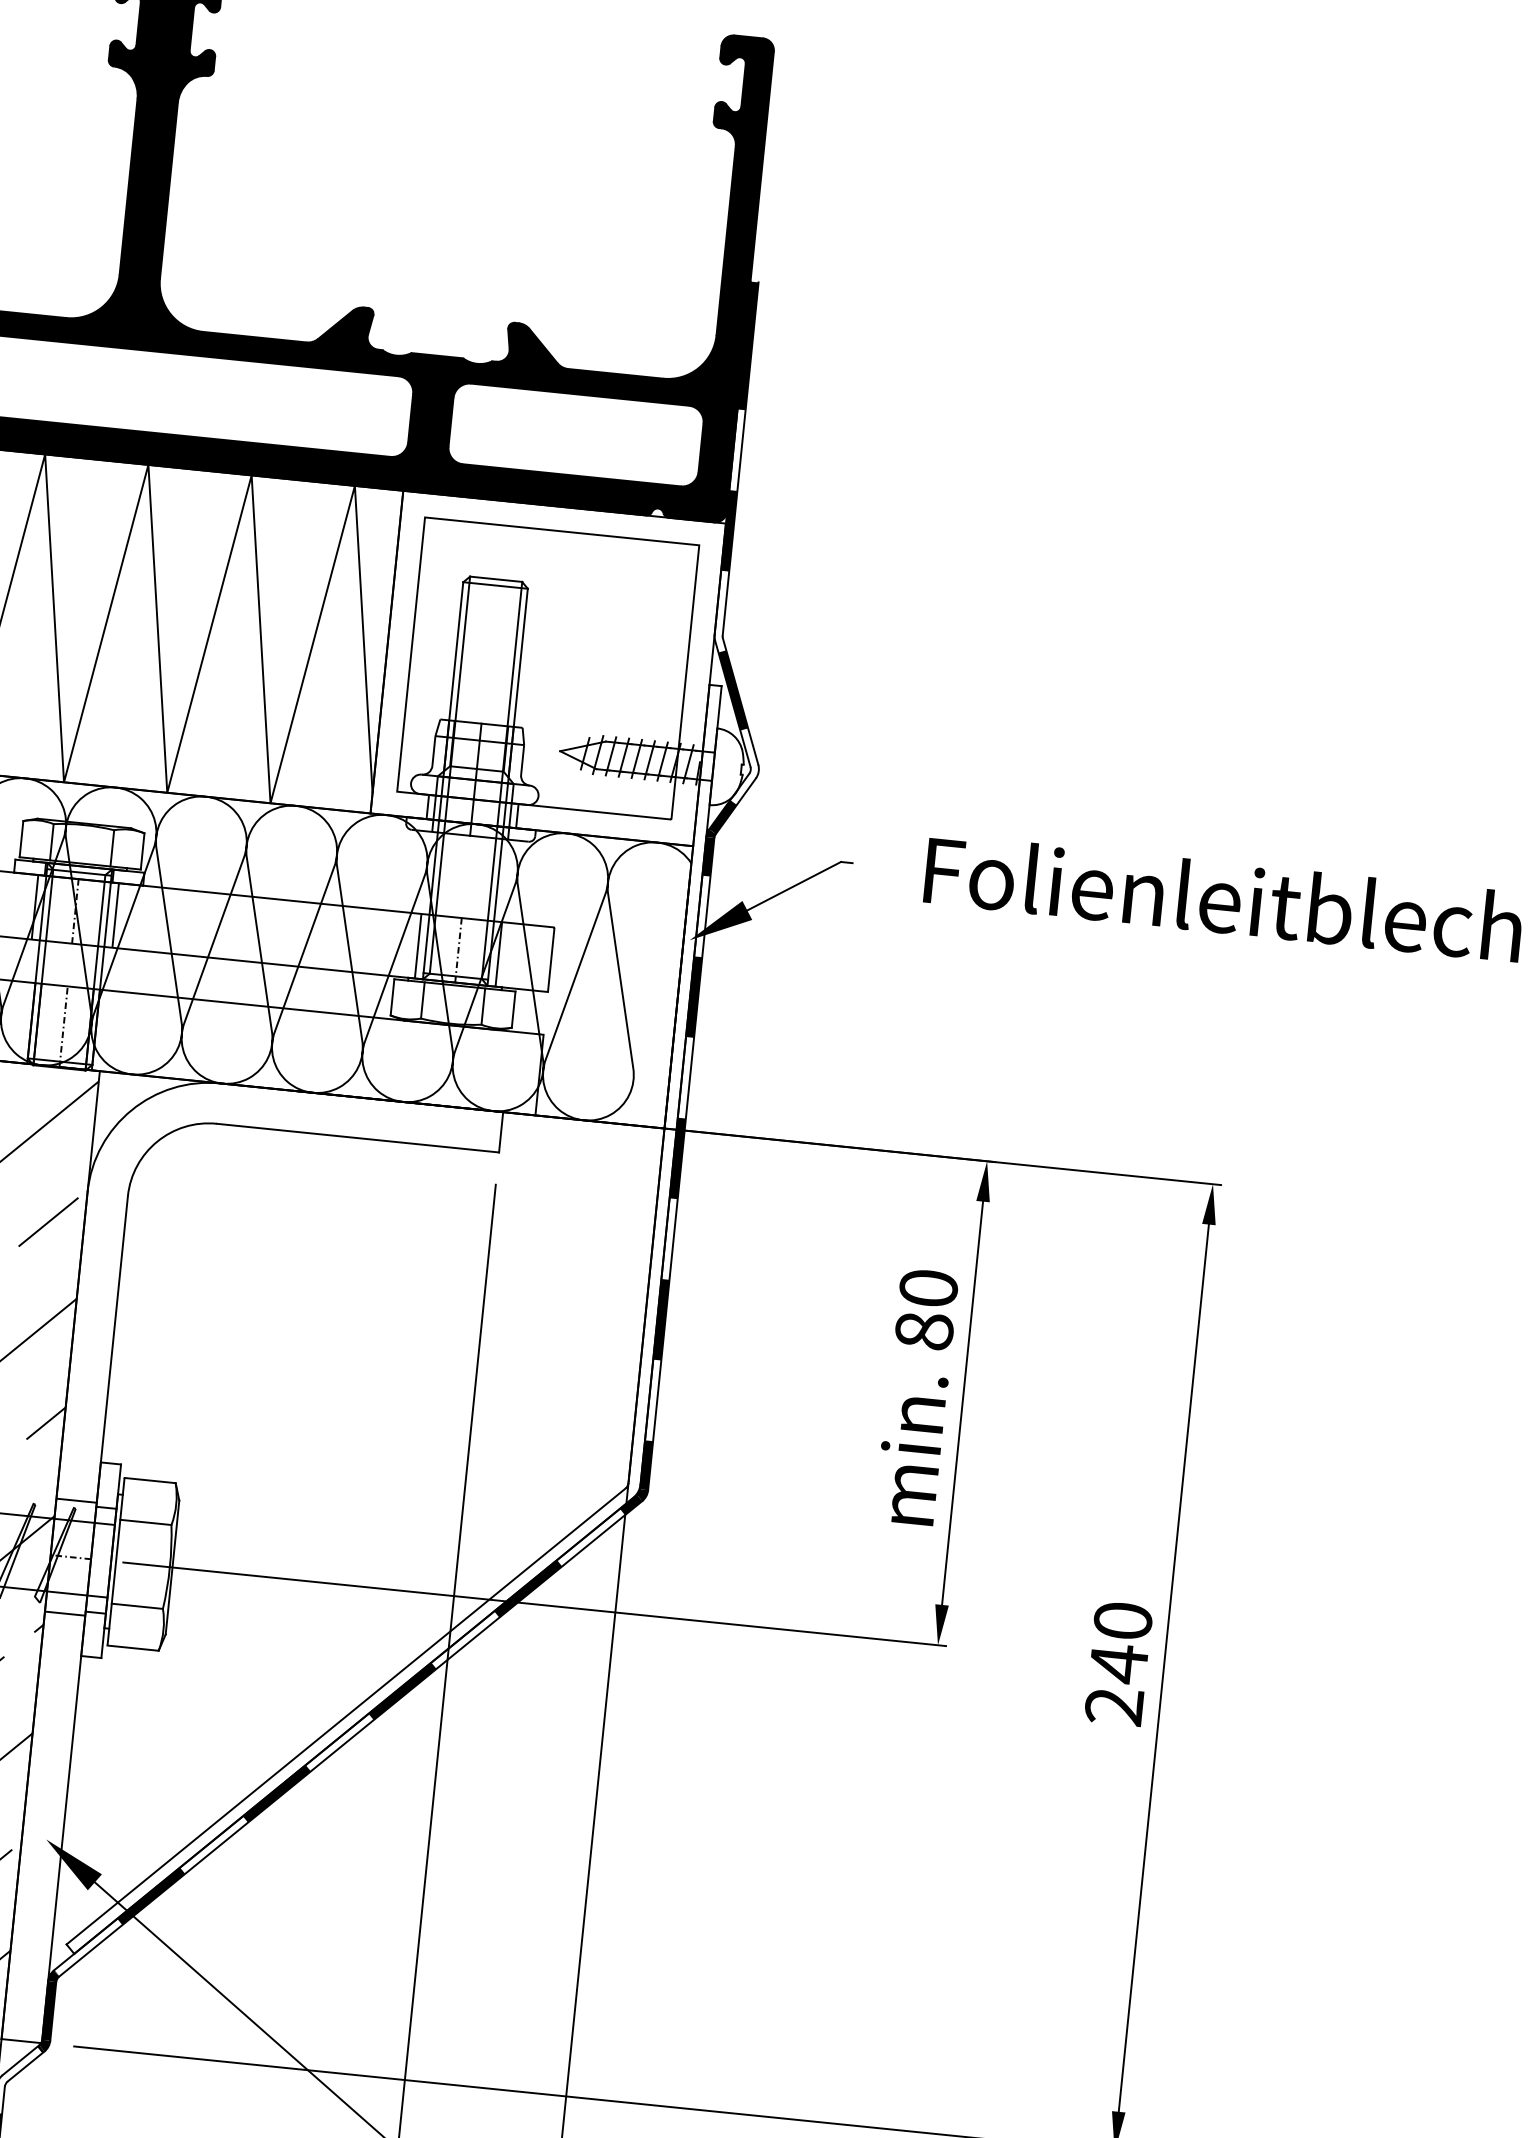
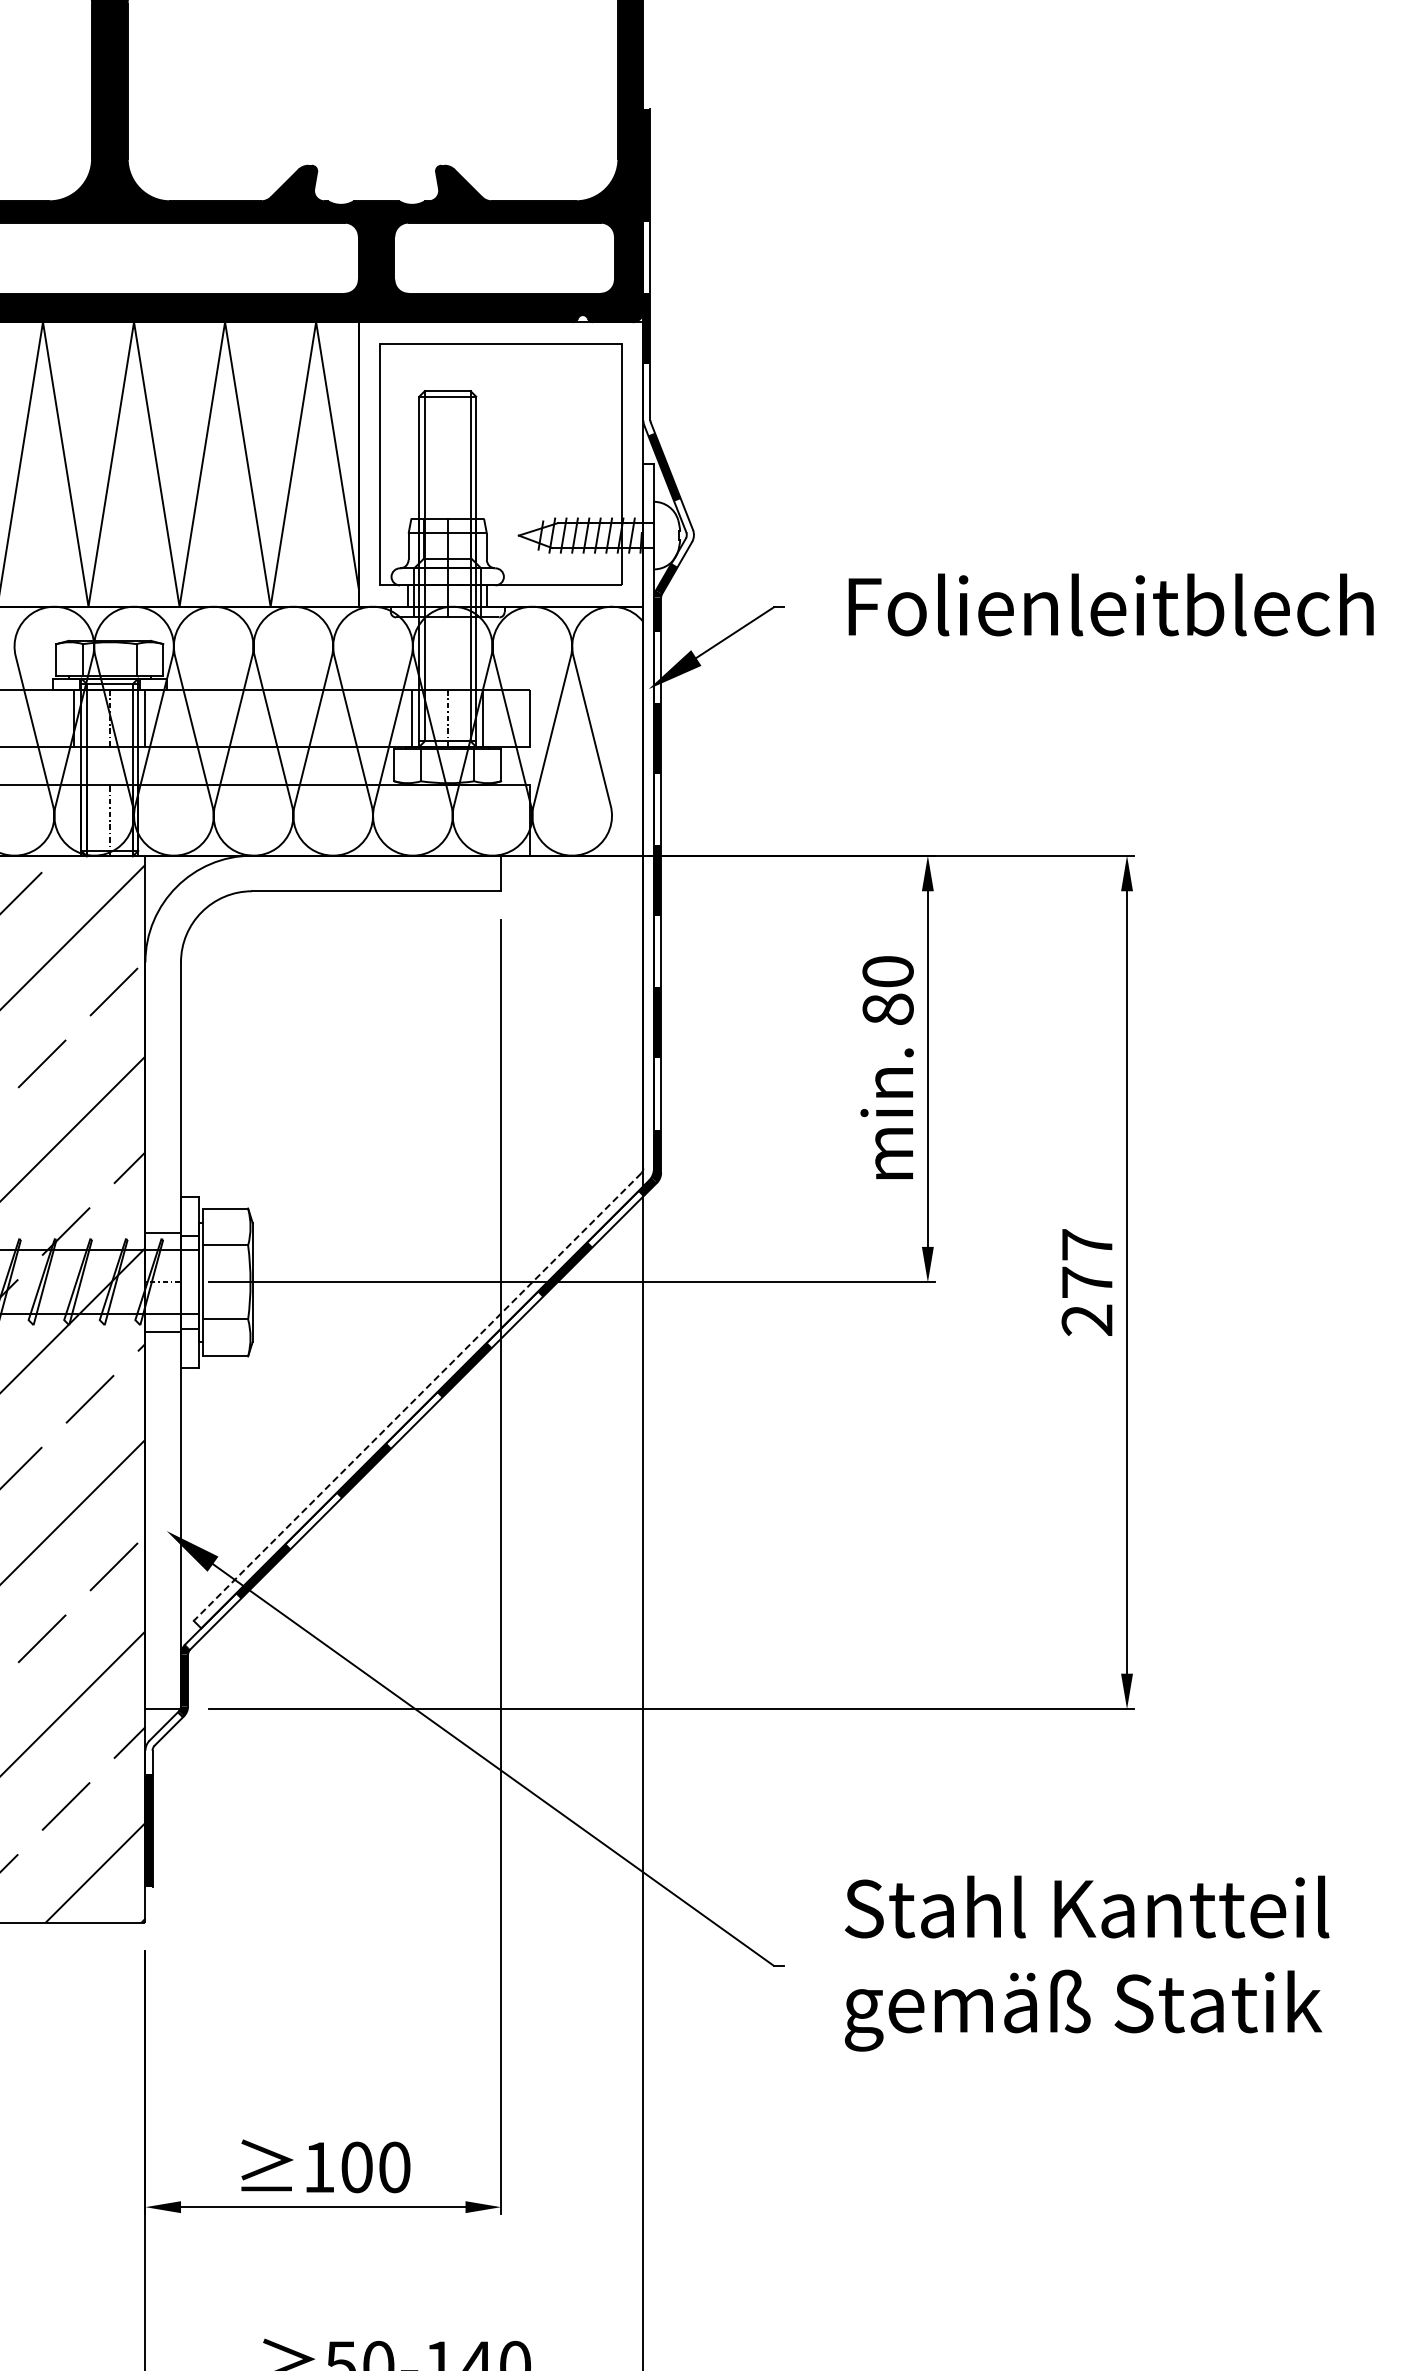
text: (1121, 1643) -> (1087, 1264), 240 -> 277
line: (345, 1716) -> (417, 1397), solid -> dashed

